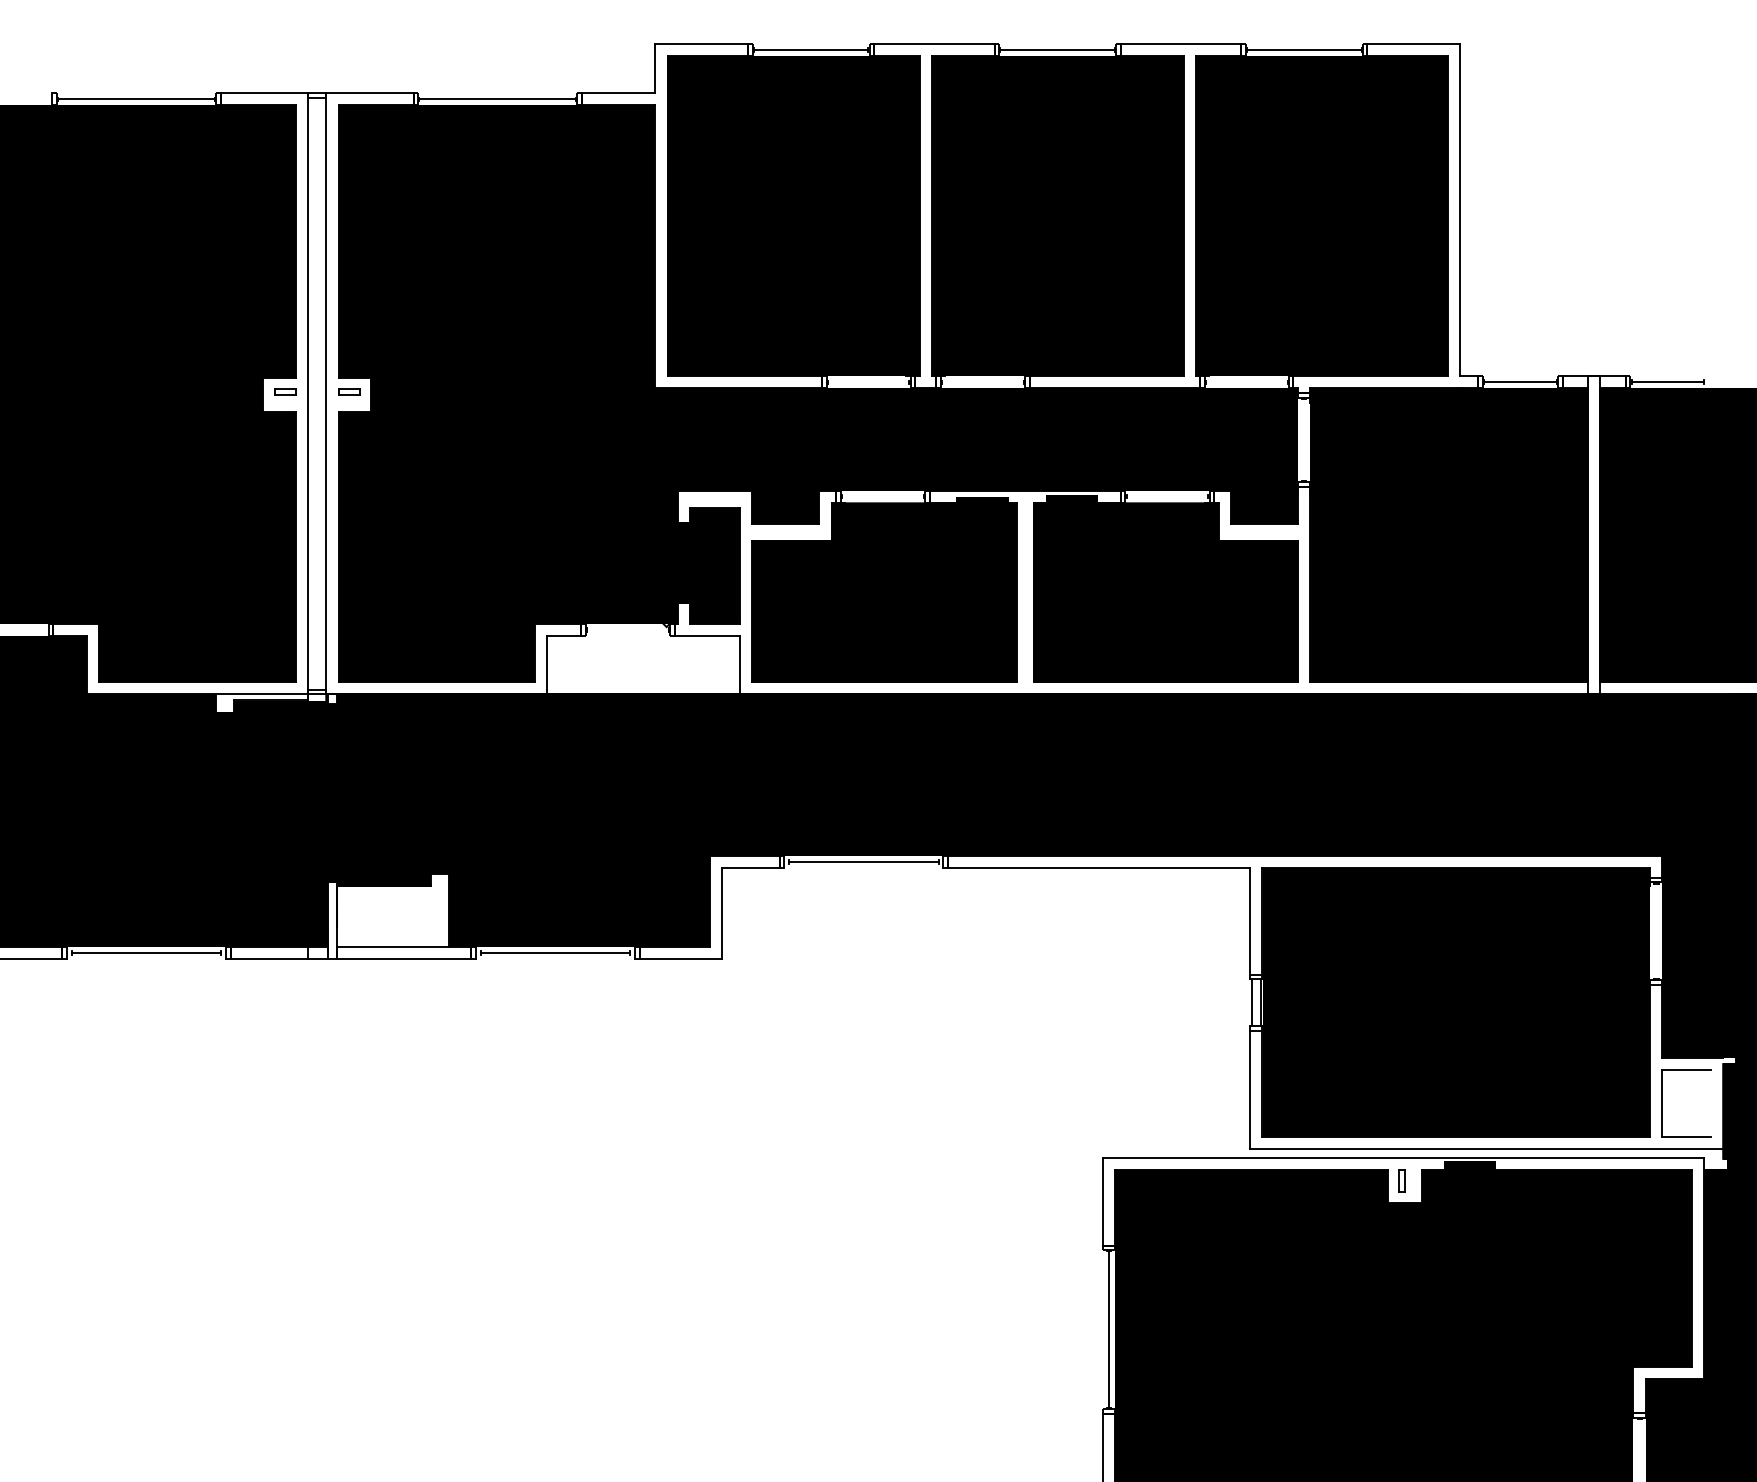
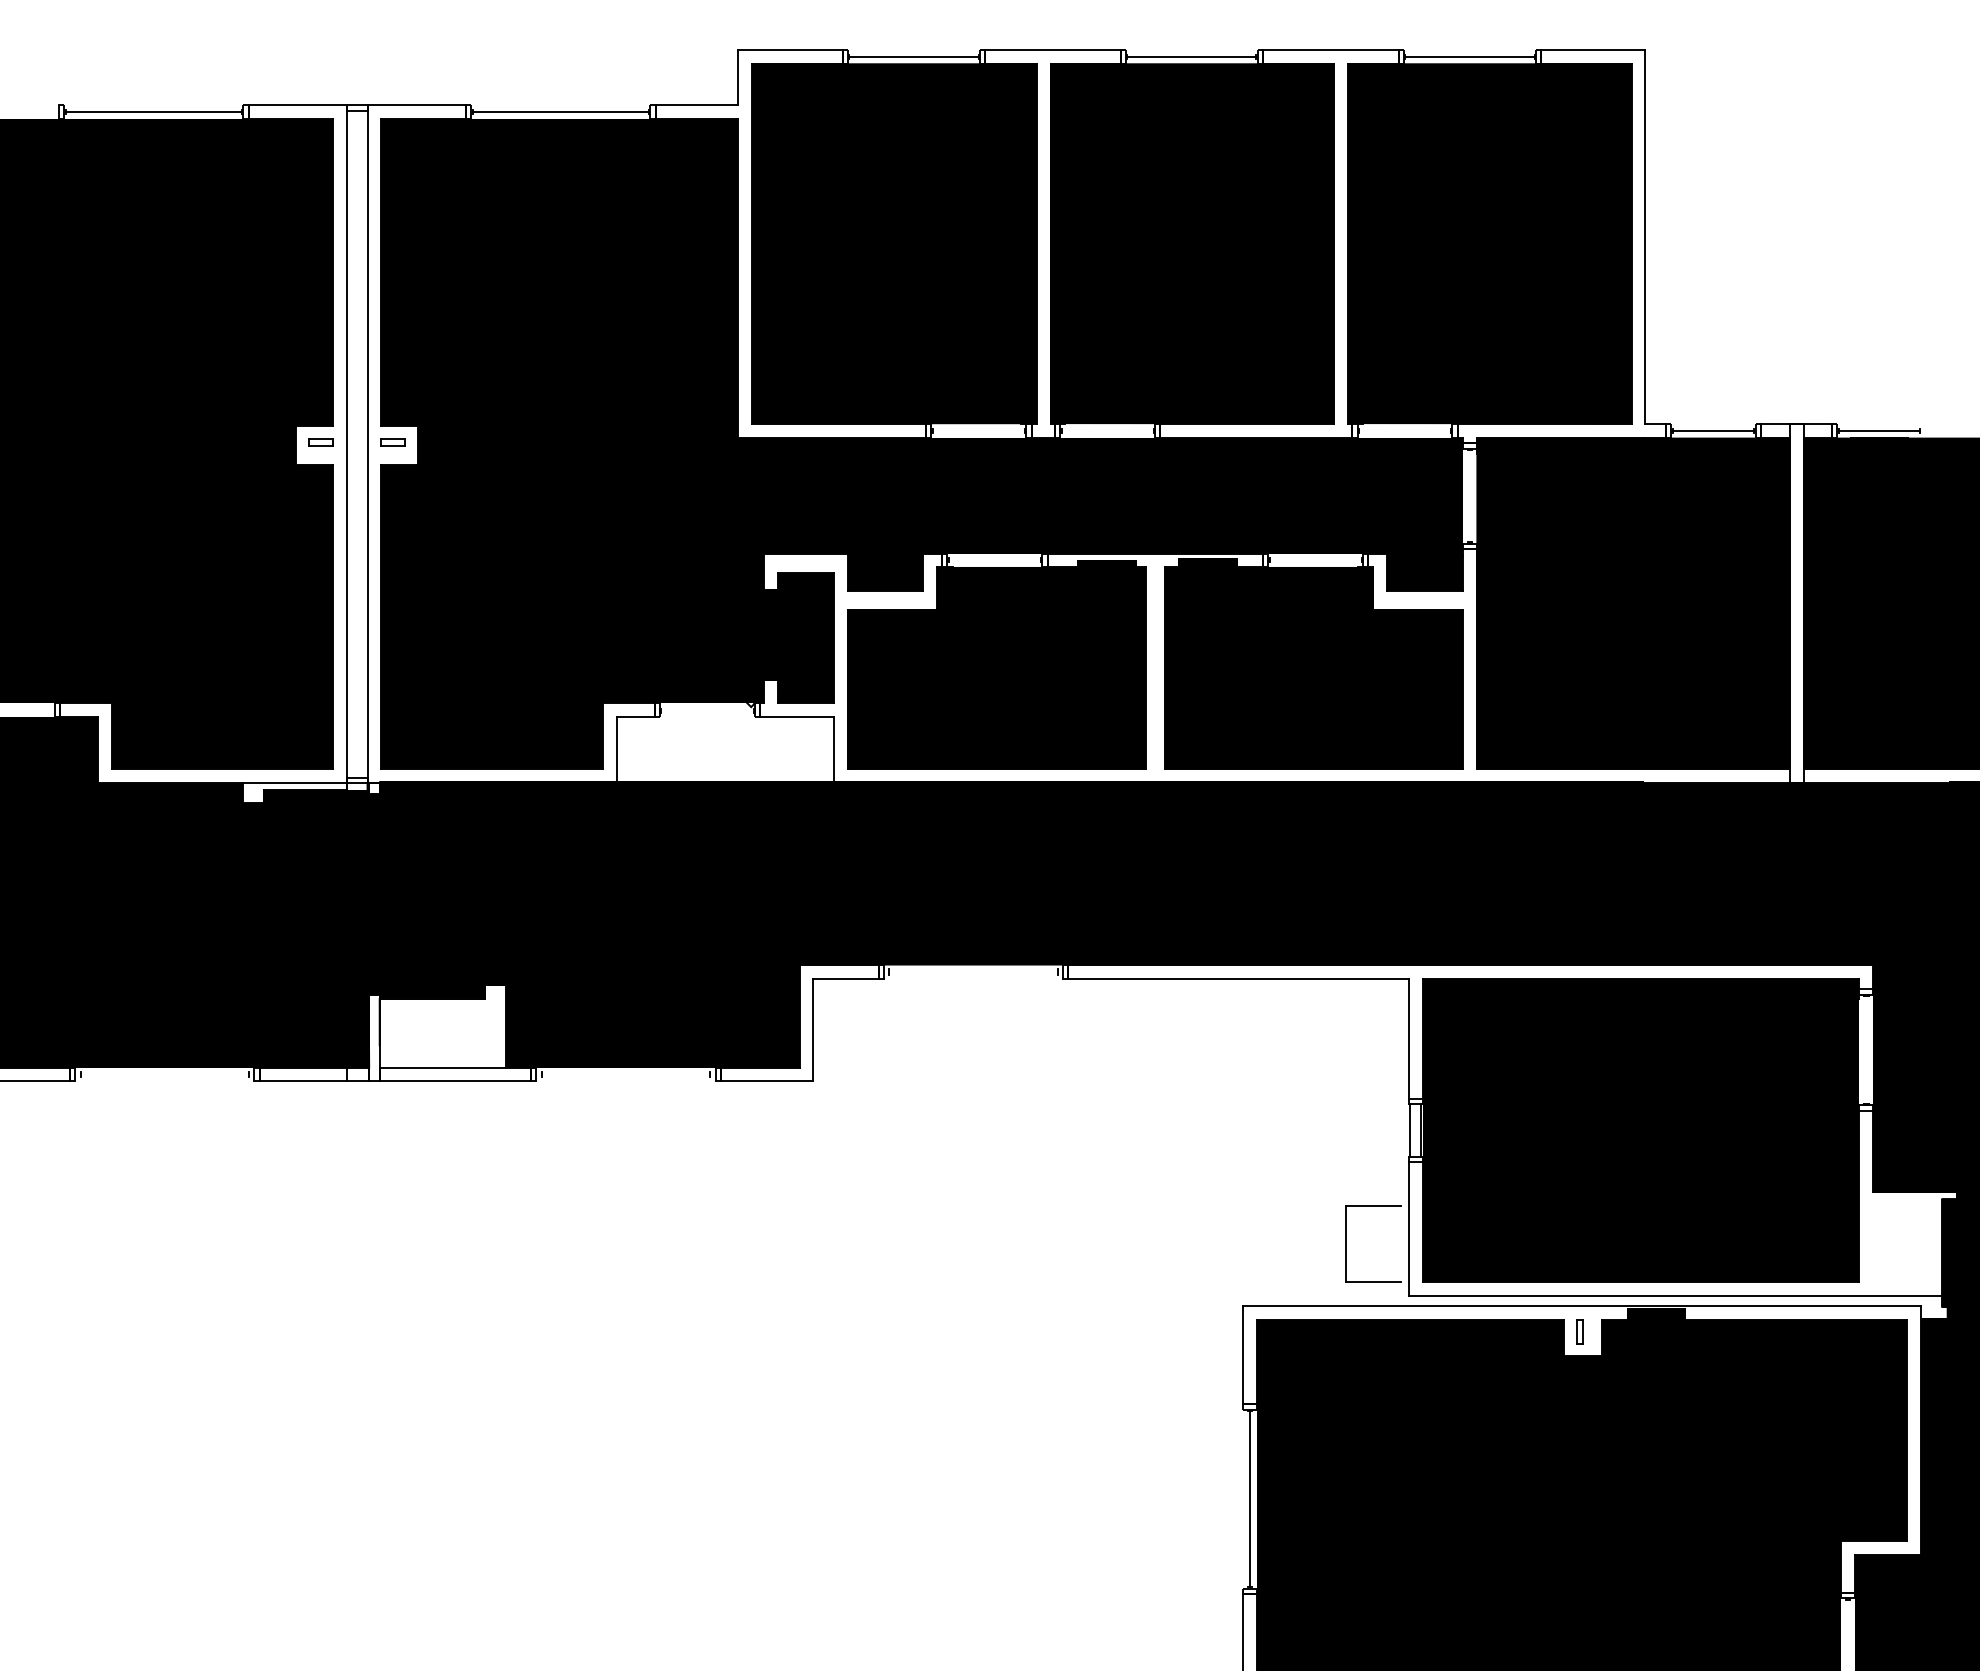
line: (863, 862) -> (973, 972), removed
line: (146, 953) -> (164, 1074), removed
line: (555, 953) -> (625, 1074), removed
part: (1662, 1102) -> (1346, 1243), moved

